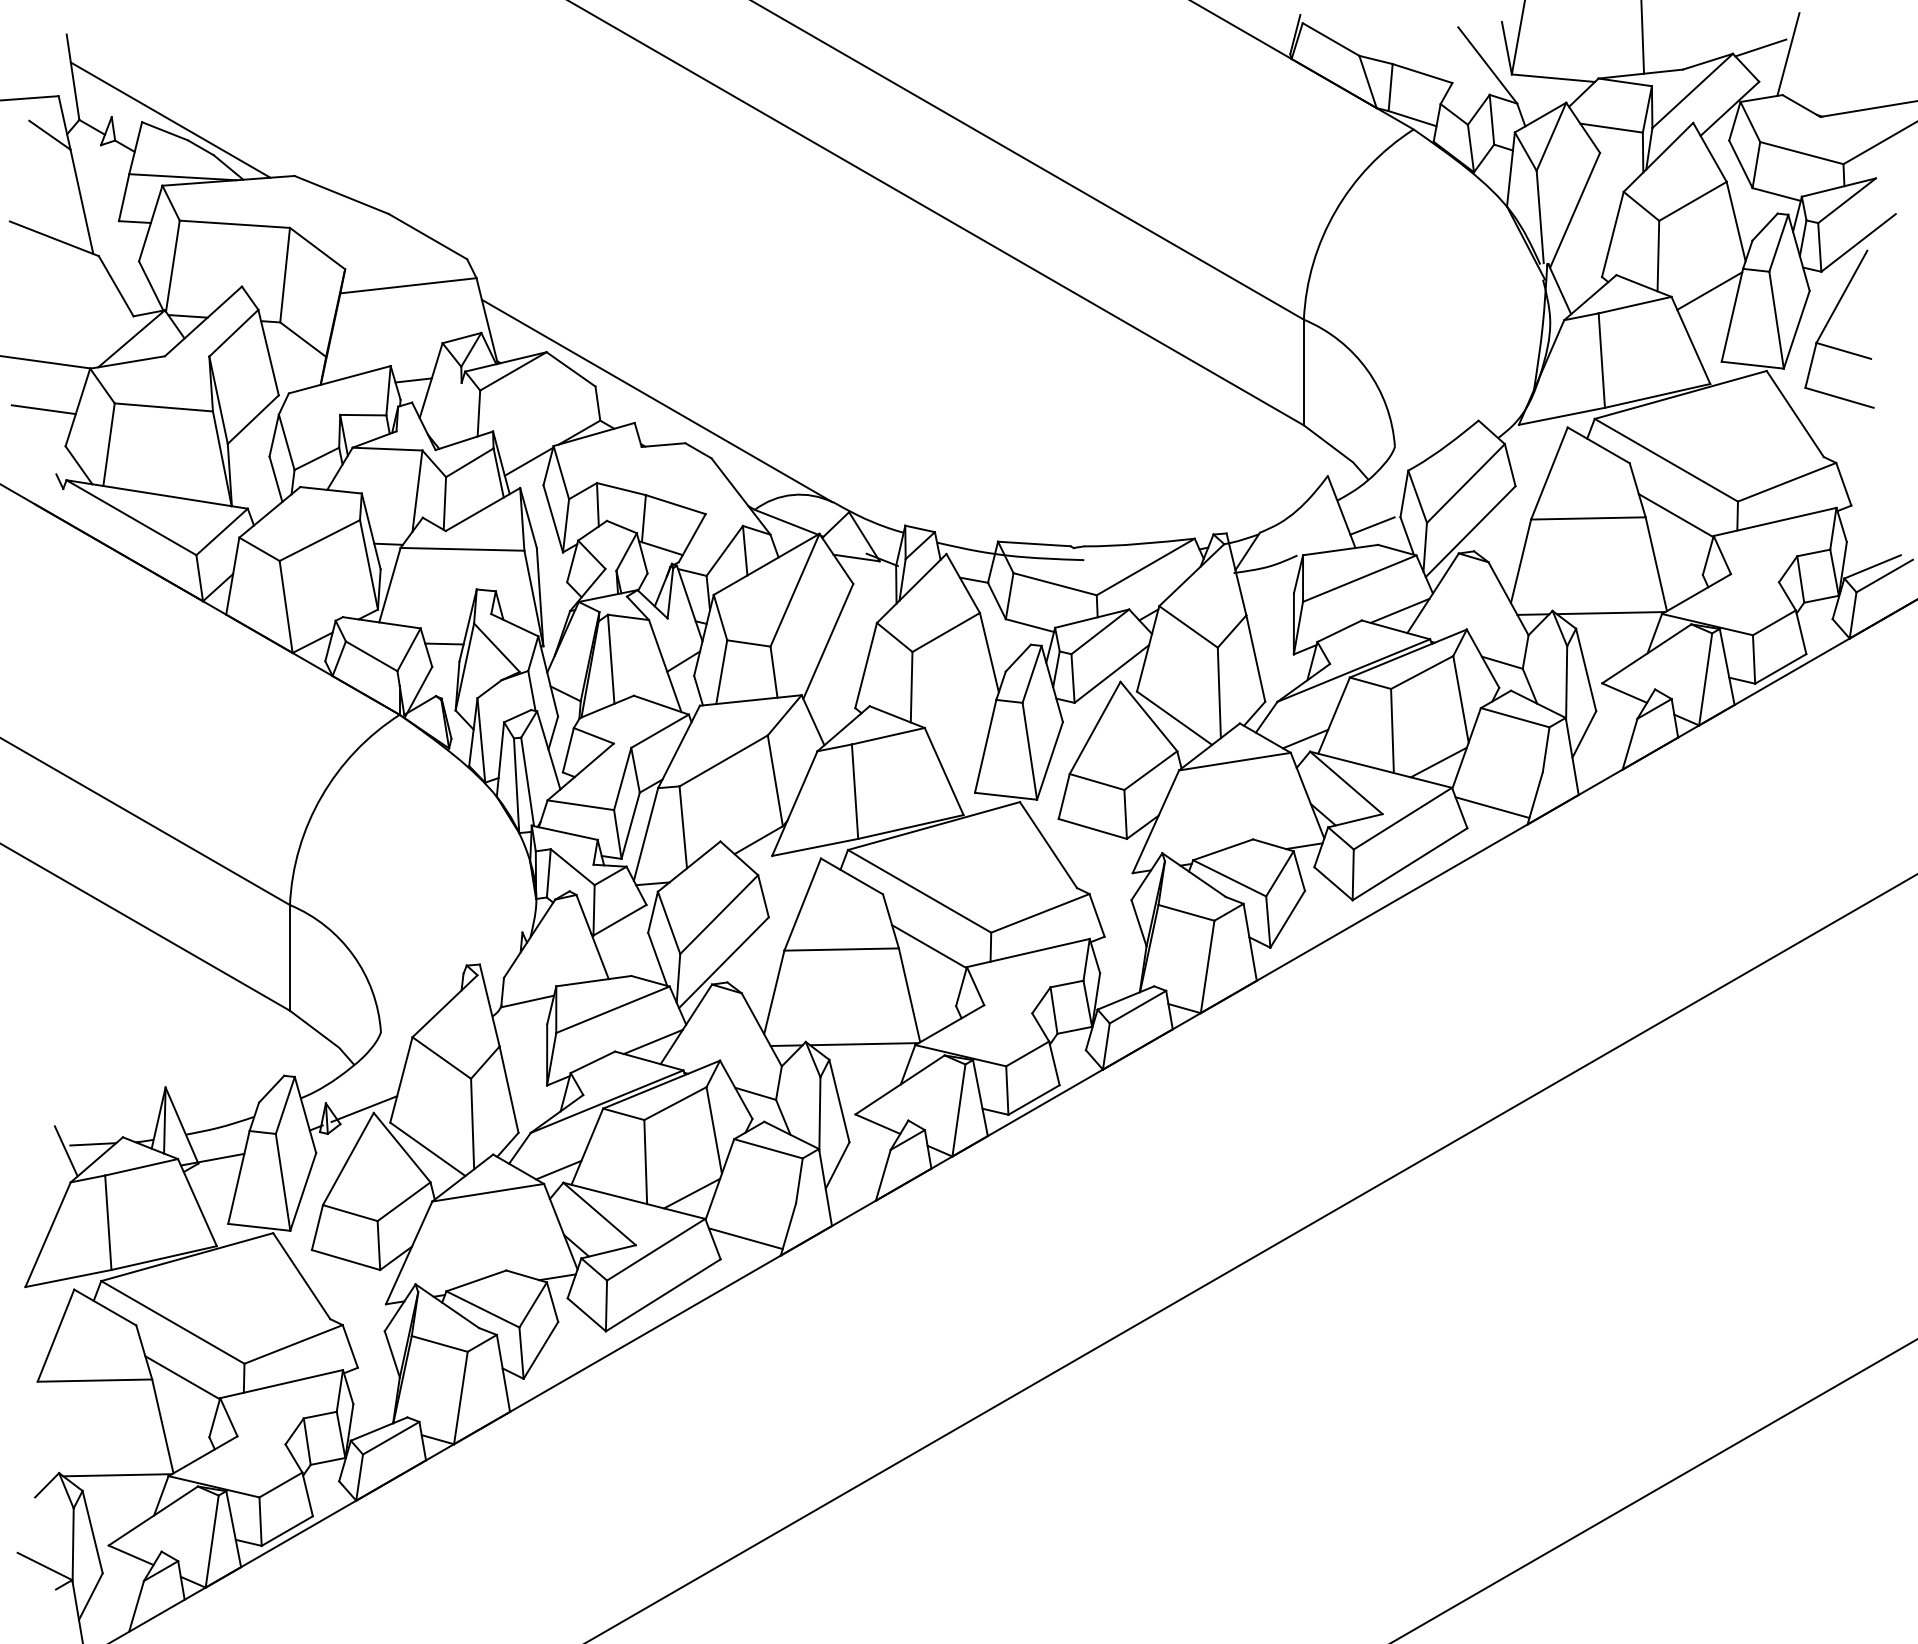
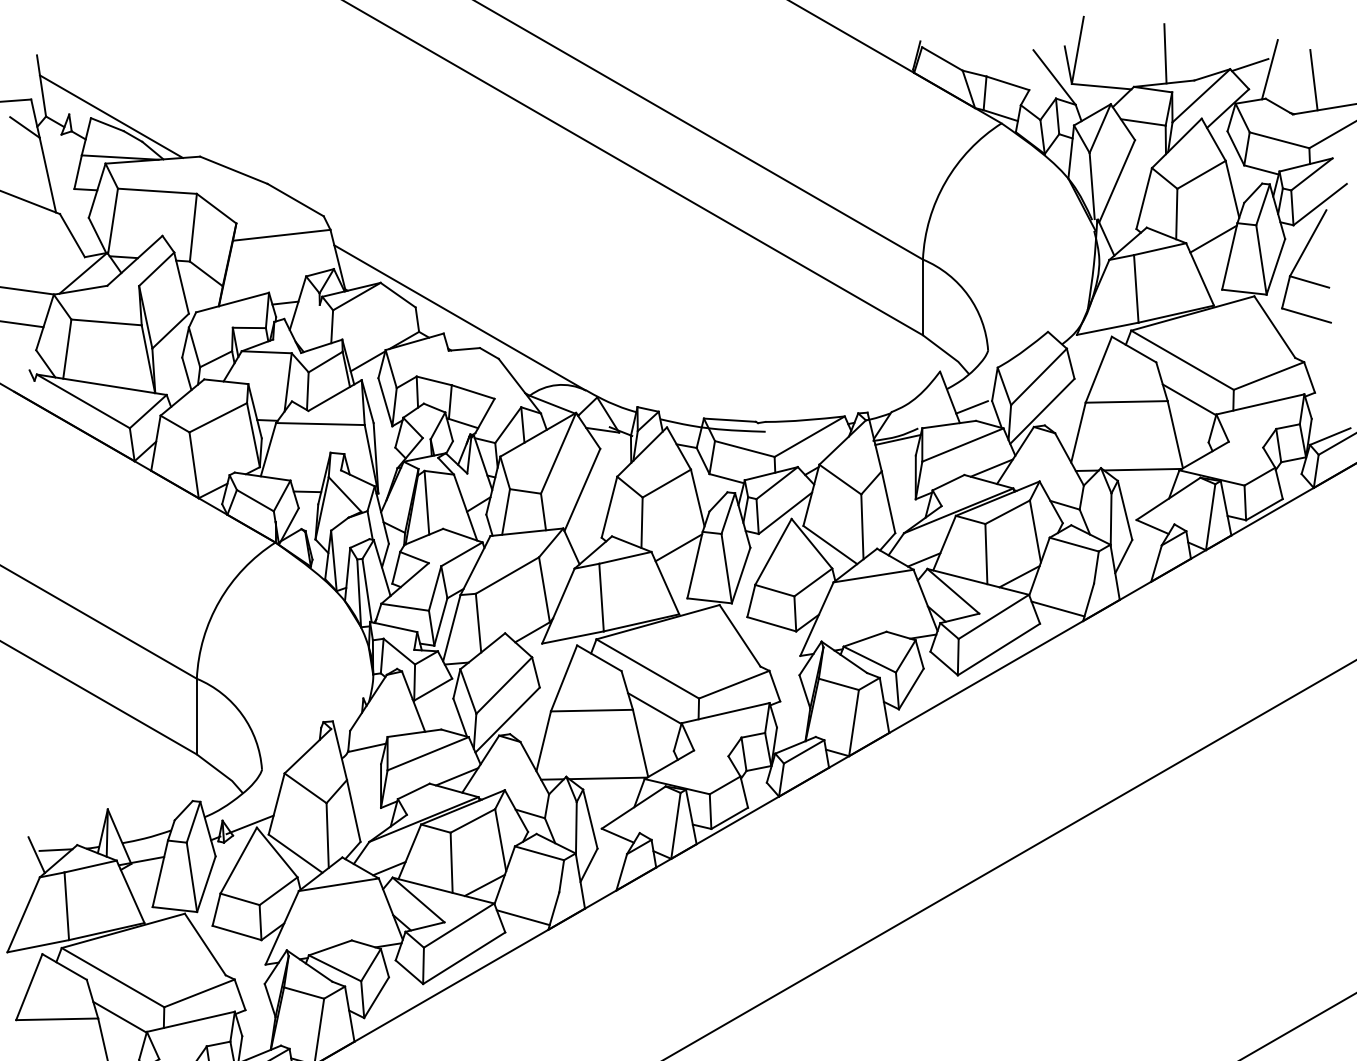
line: (1849, 69) -> (1313, 80), added
line: (1268, 571) -> (897, 439), added
line: (962, 721) -> (678, 547), added

